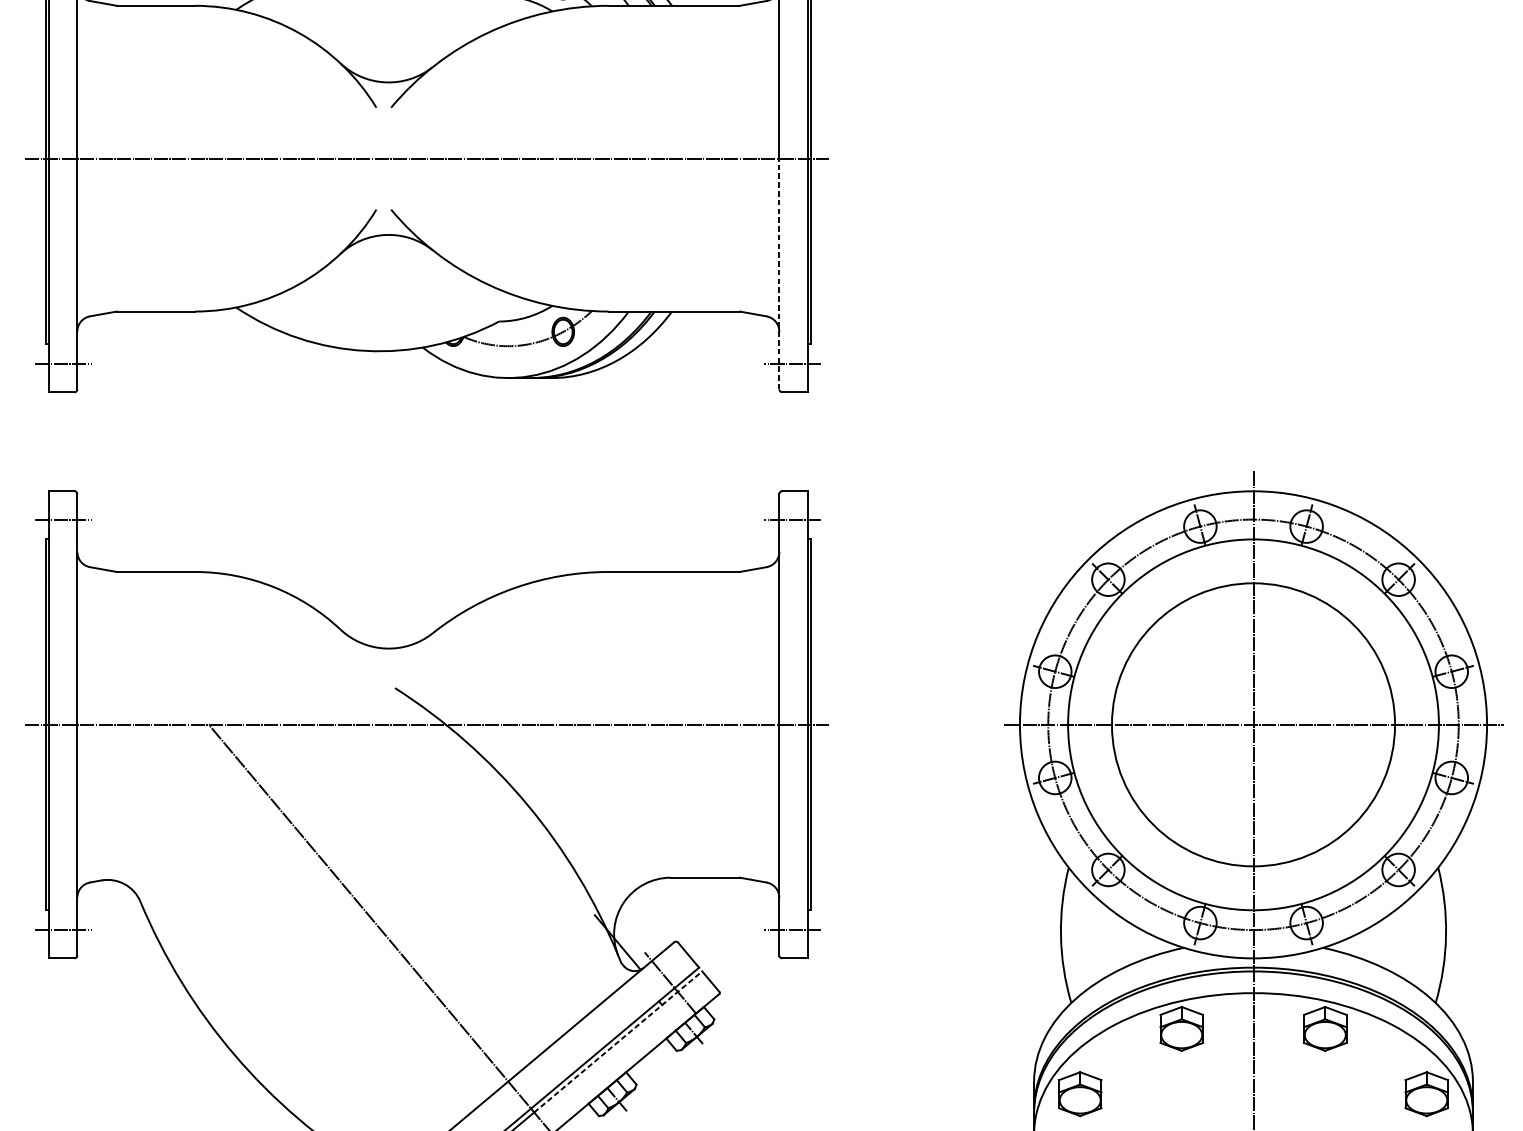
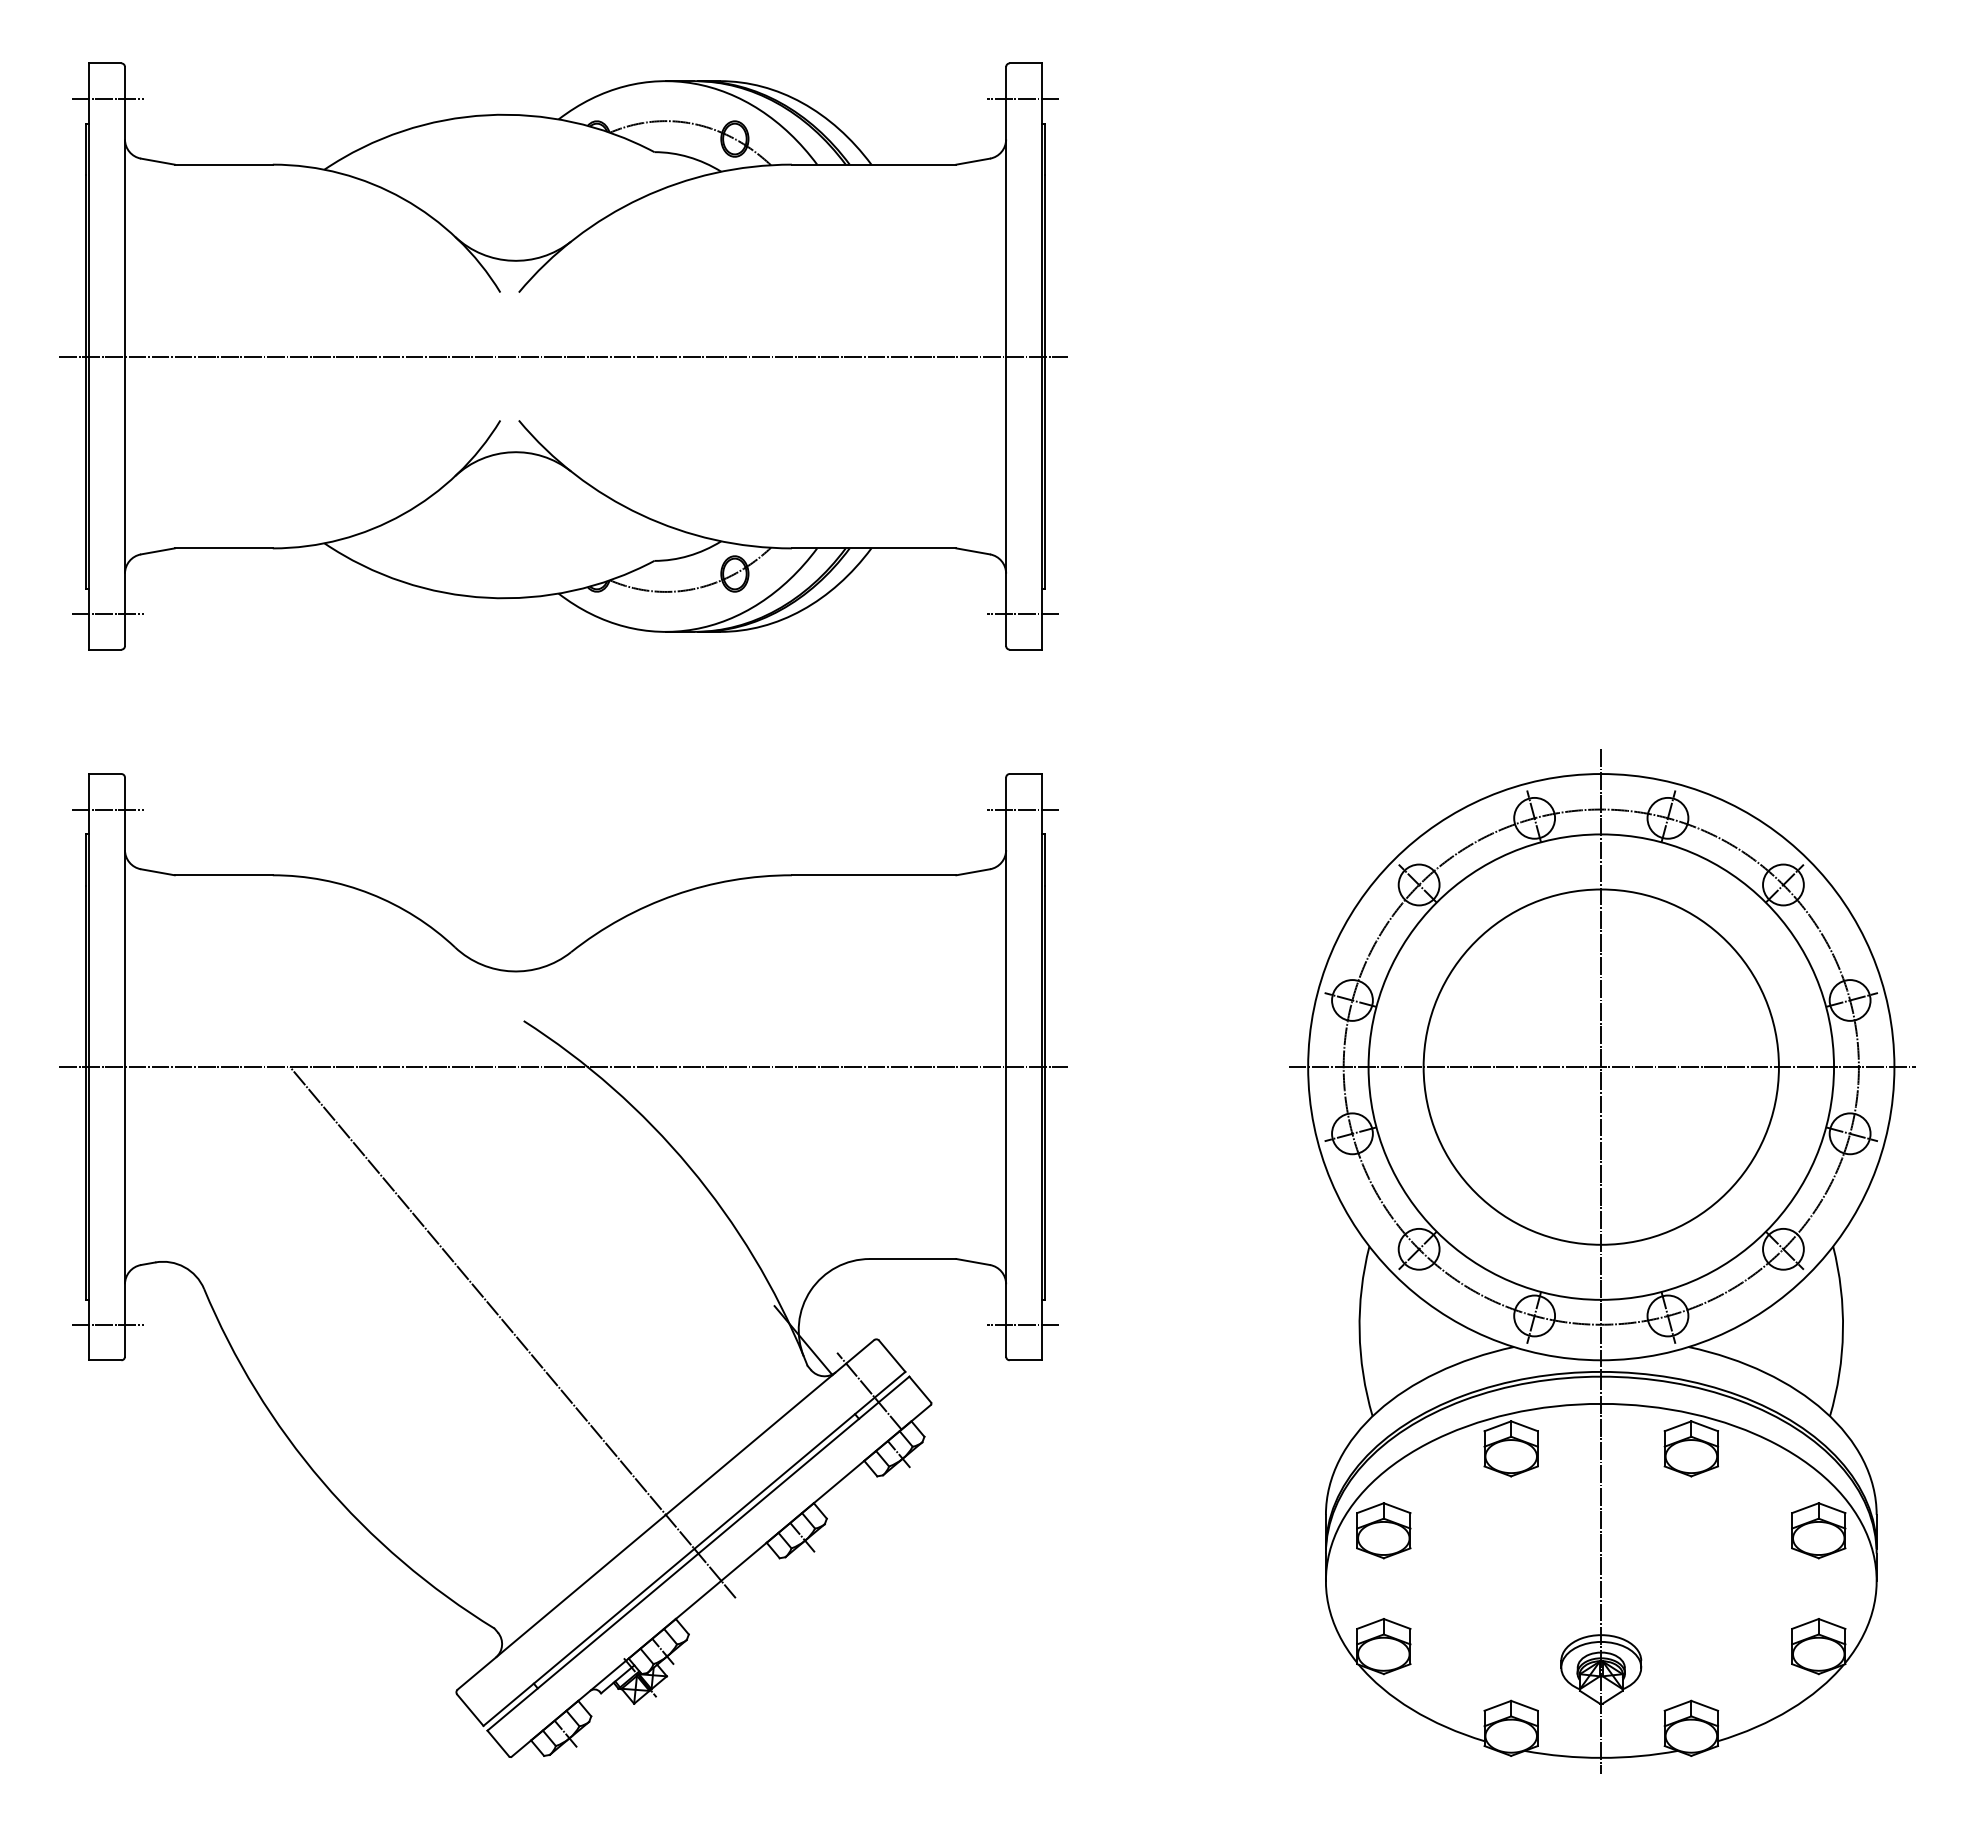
line: (779, 274) -> (1006, 501), dashed -> solid
line: (617, 1042) -> (803, 1465), dashed -> solid

